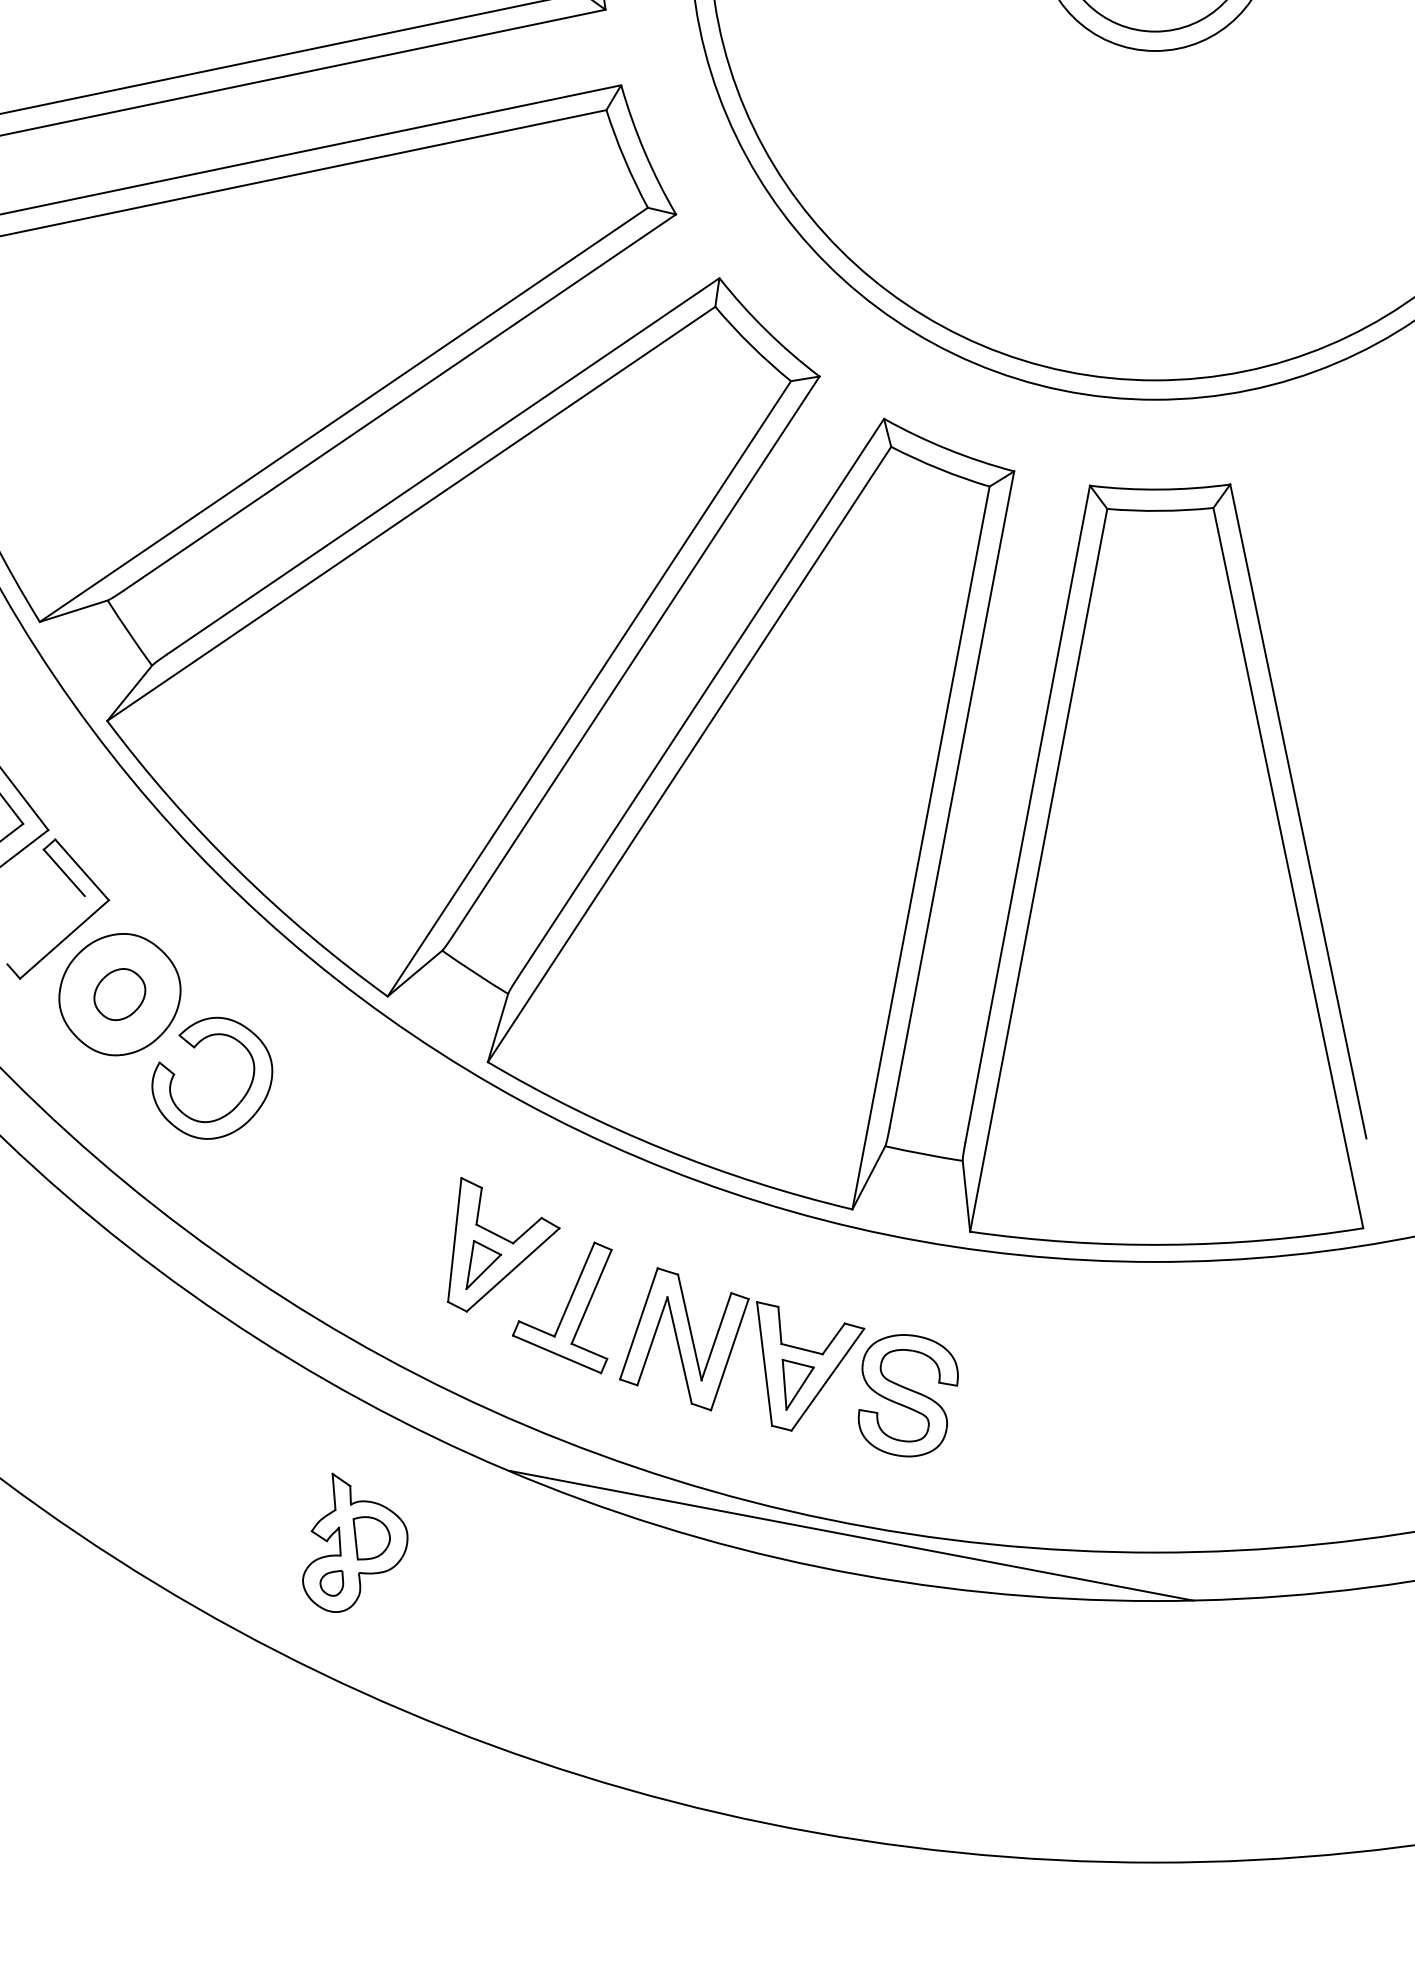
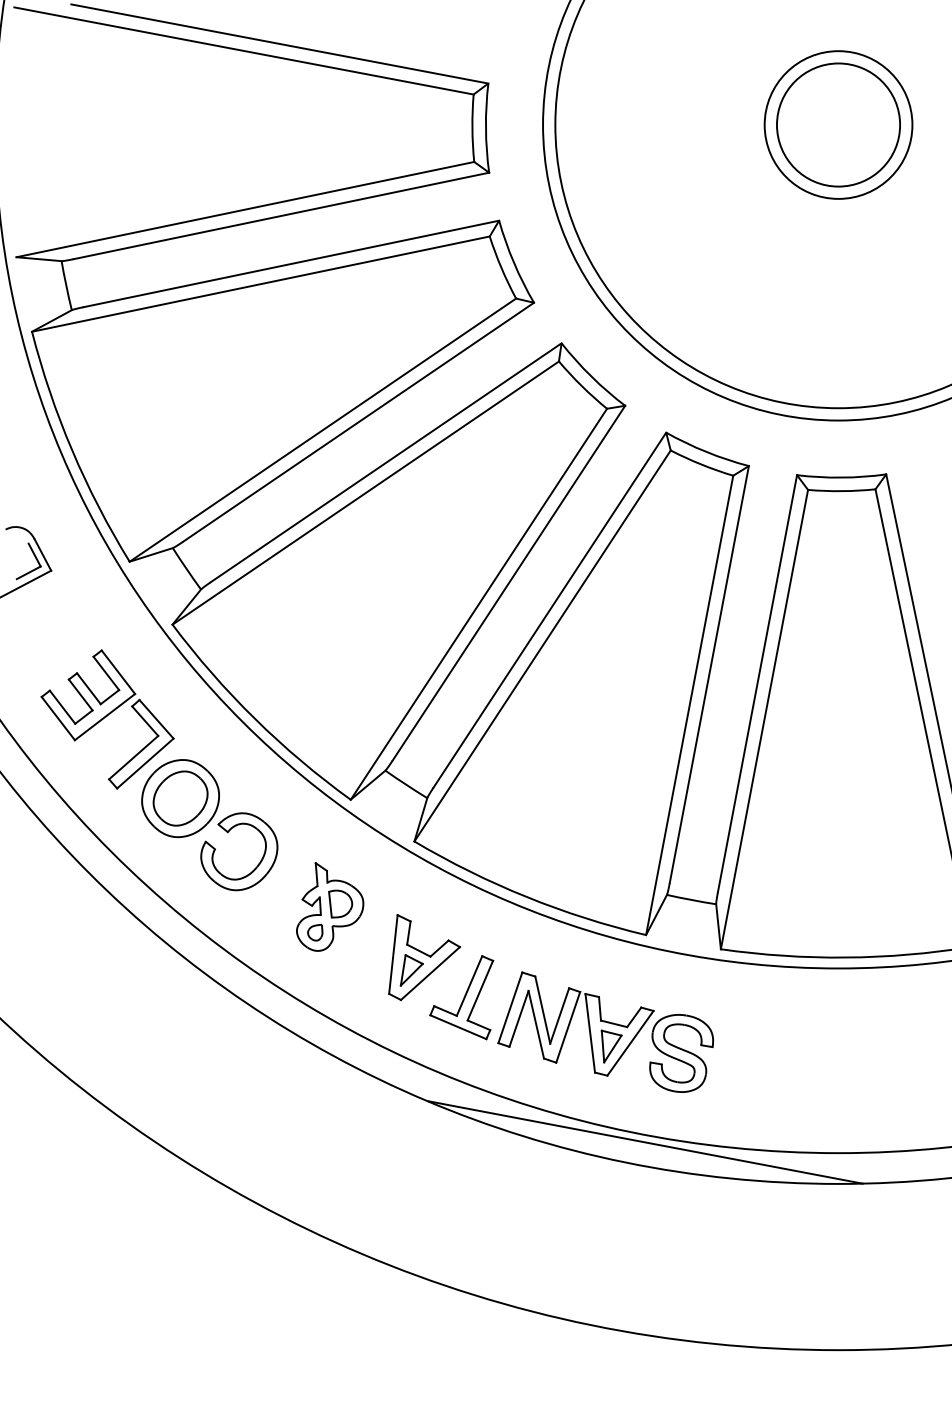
line: (45, 929) -> (133, 757), added
part: (119, 994) -> (180, 798), size x1.67
part: (355, 1542) -> (330, 906), moved

